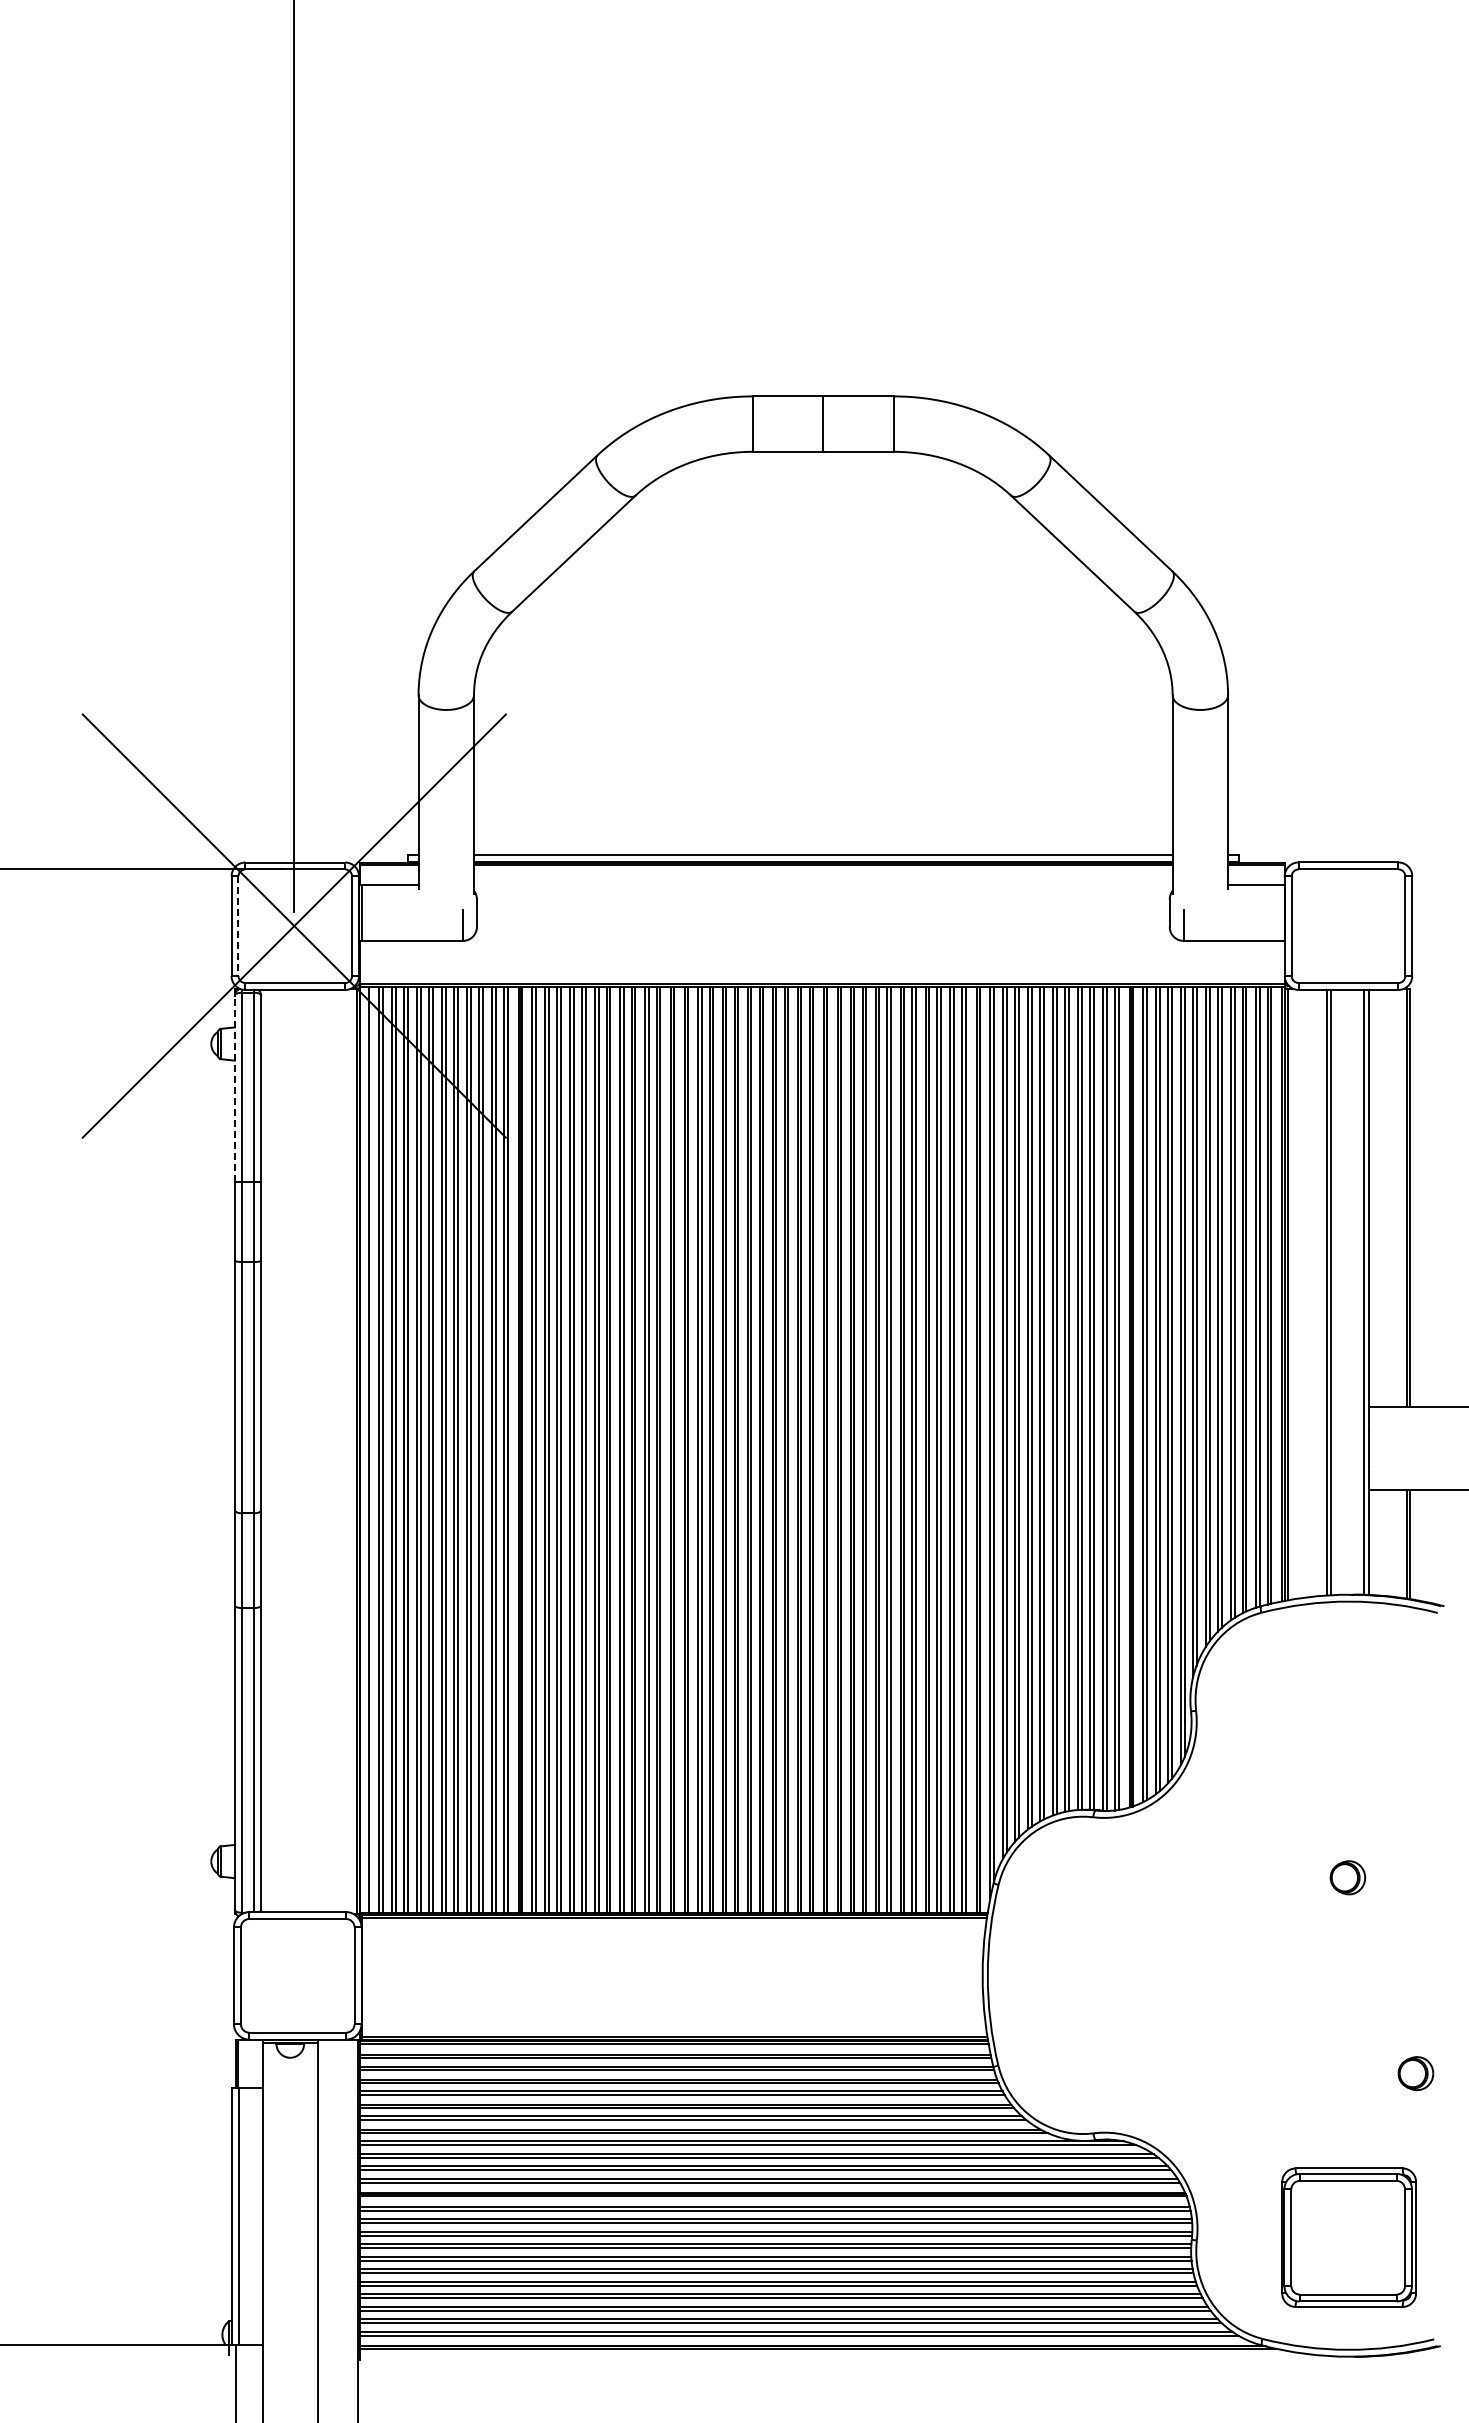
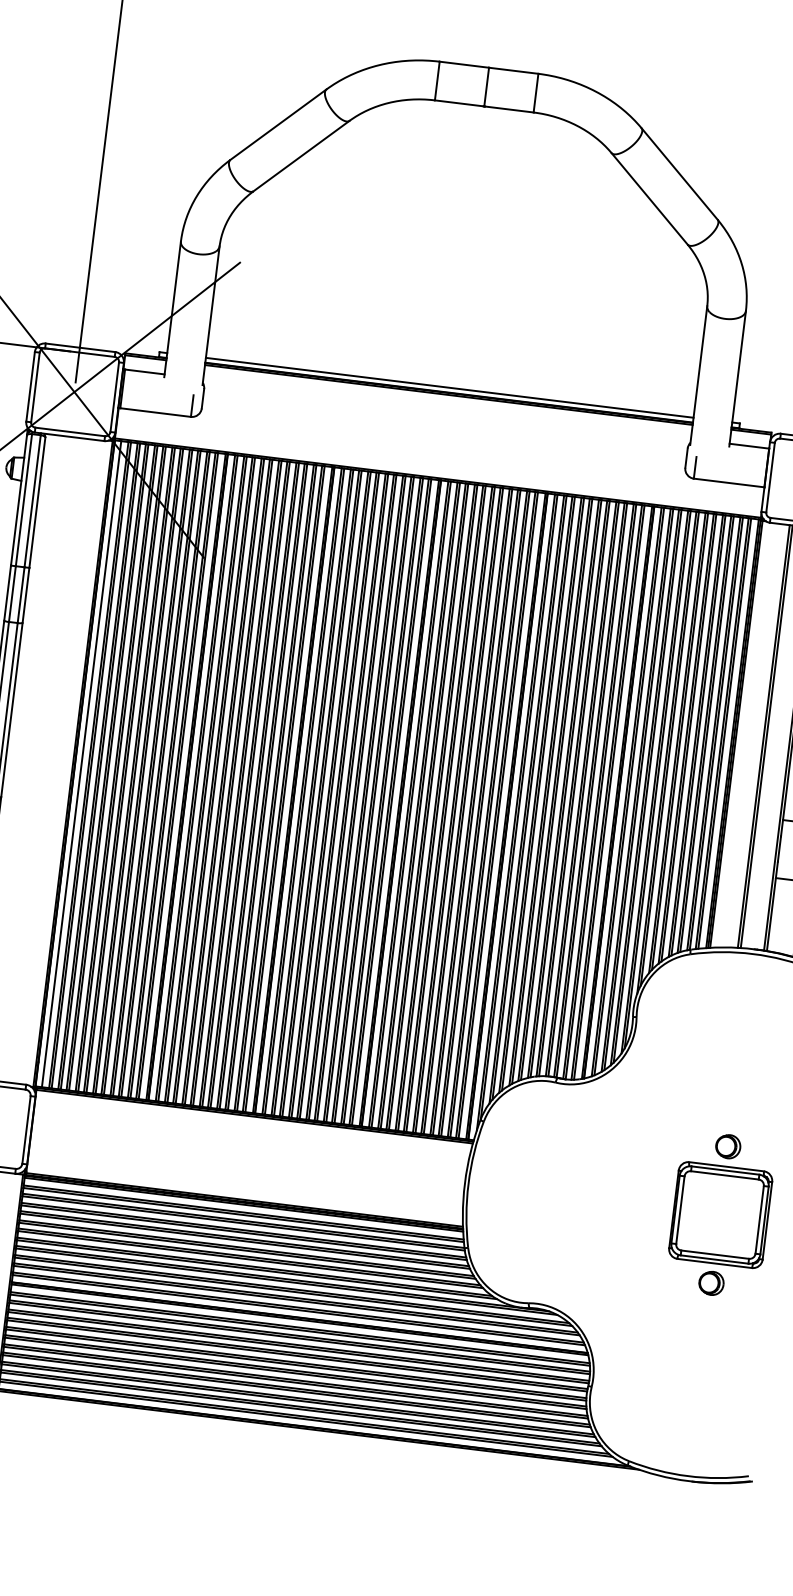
line: (238, 926) -> (35, 387), dashed -> solid
line: (234, 1088) -> (18, 500), dashed -> solid
part: (1415, 2073) -> (711, 1283), moved
part: (1348, 2237) -> (720, 1214), moved

